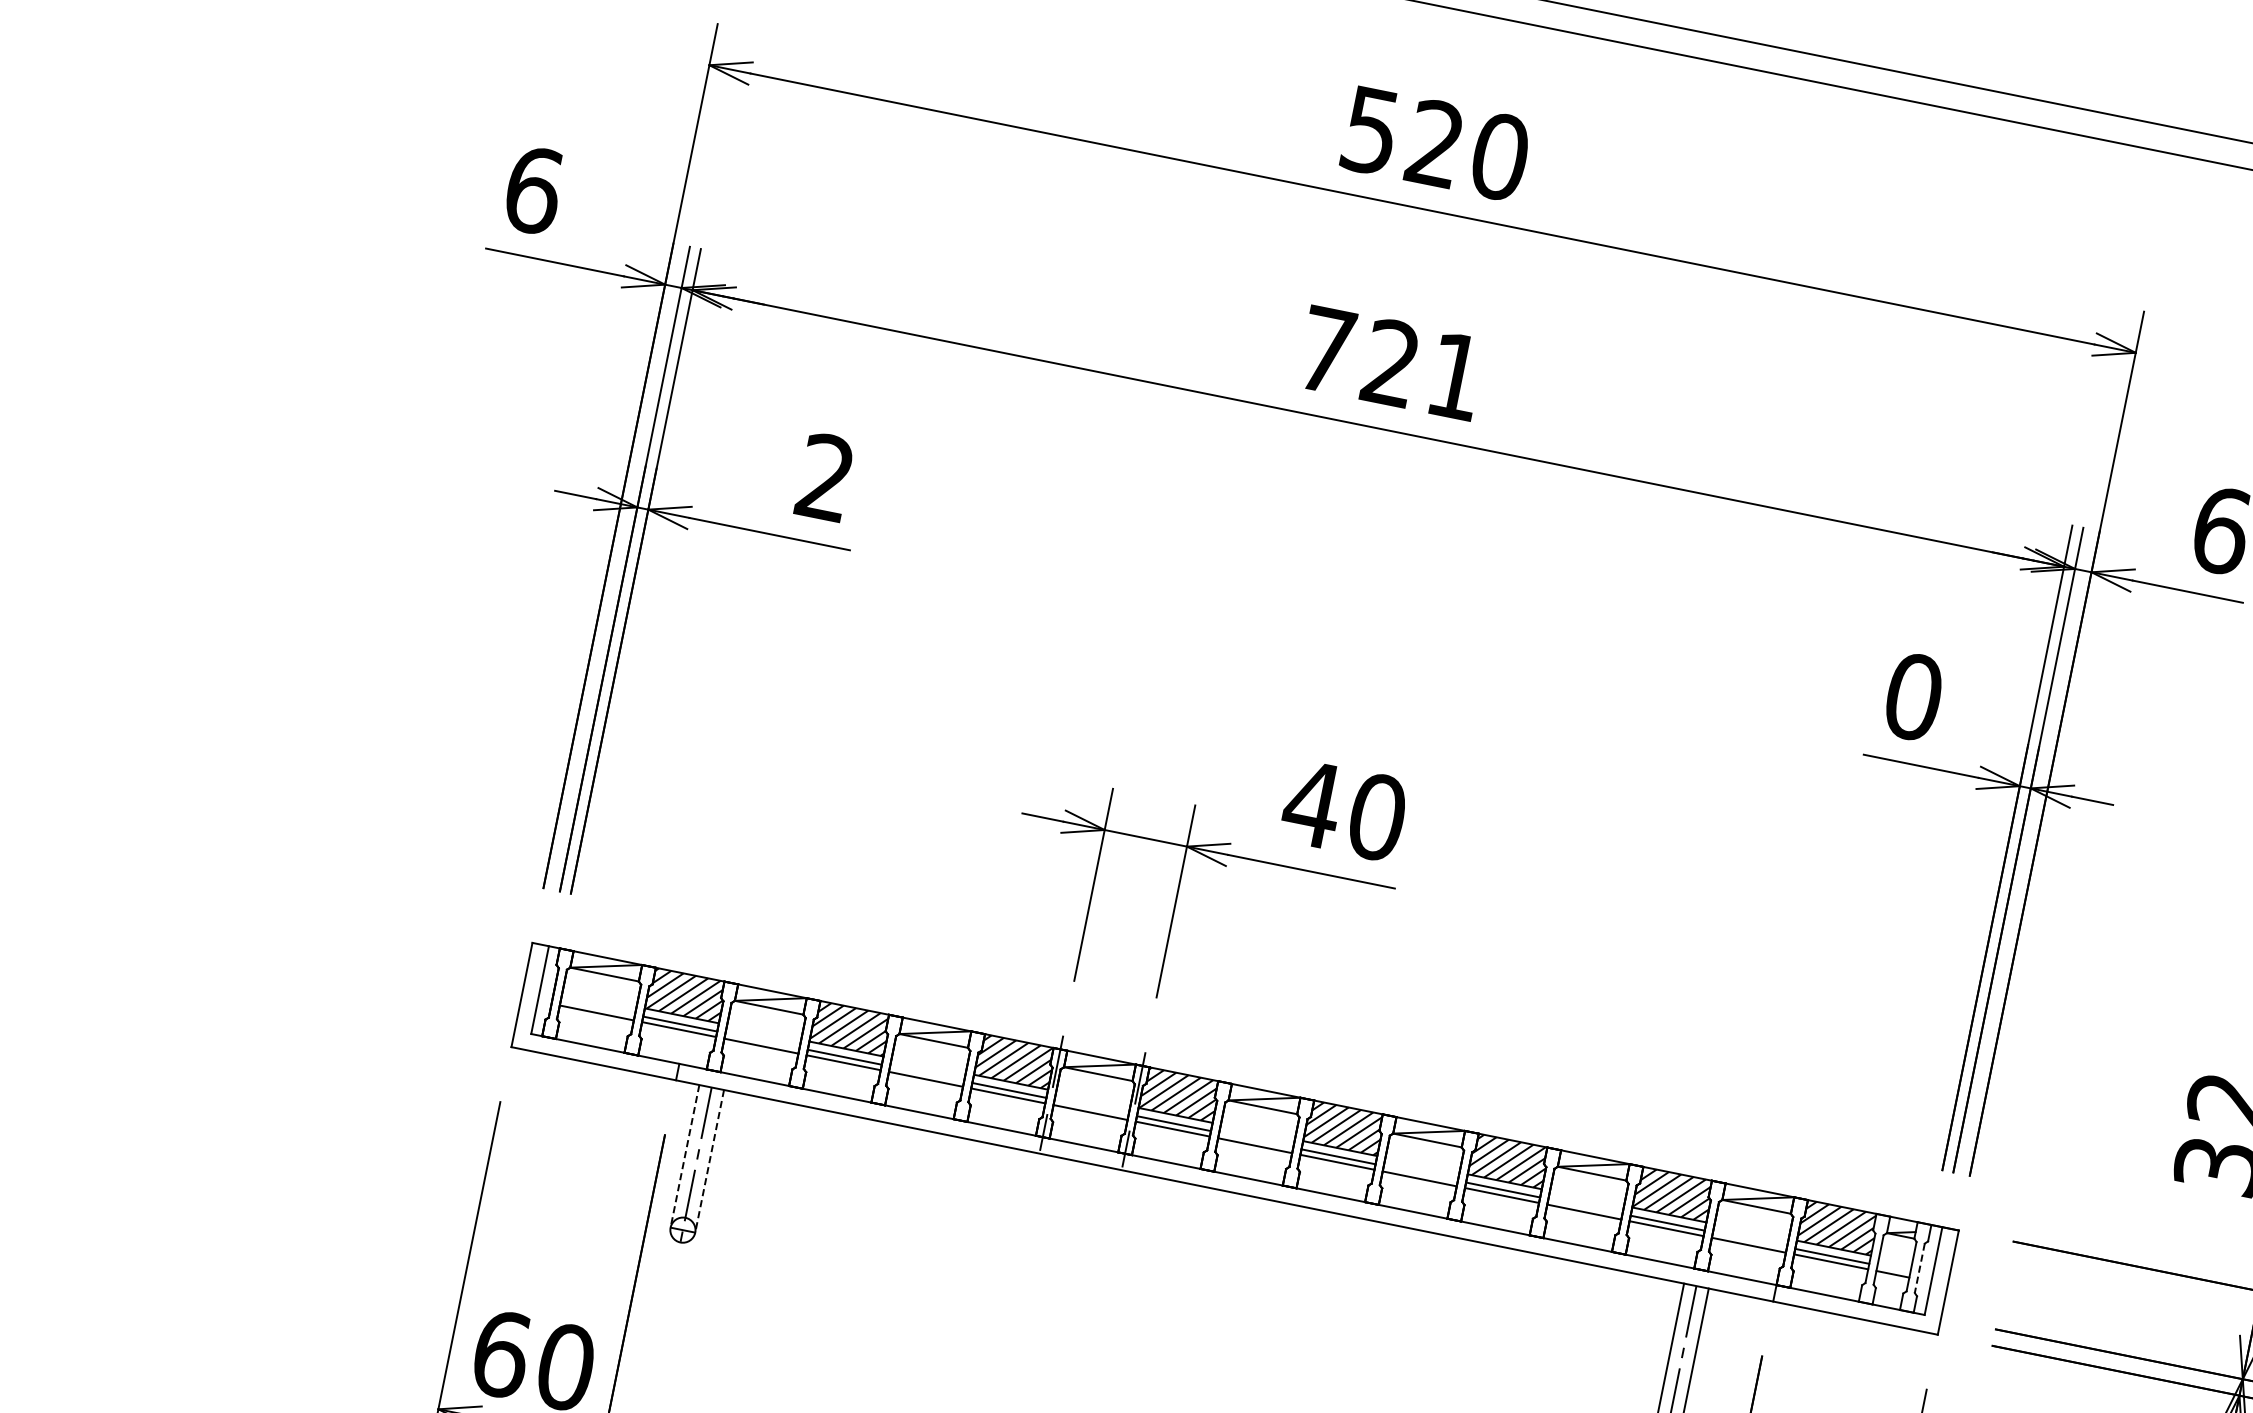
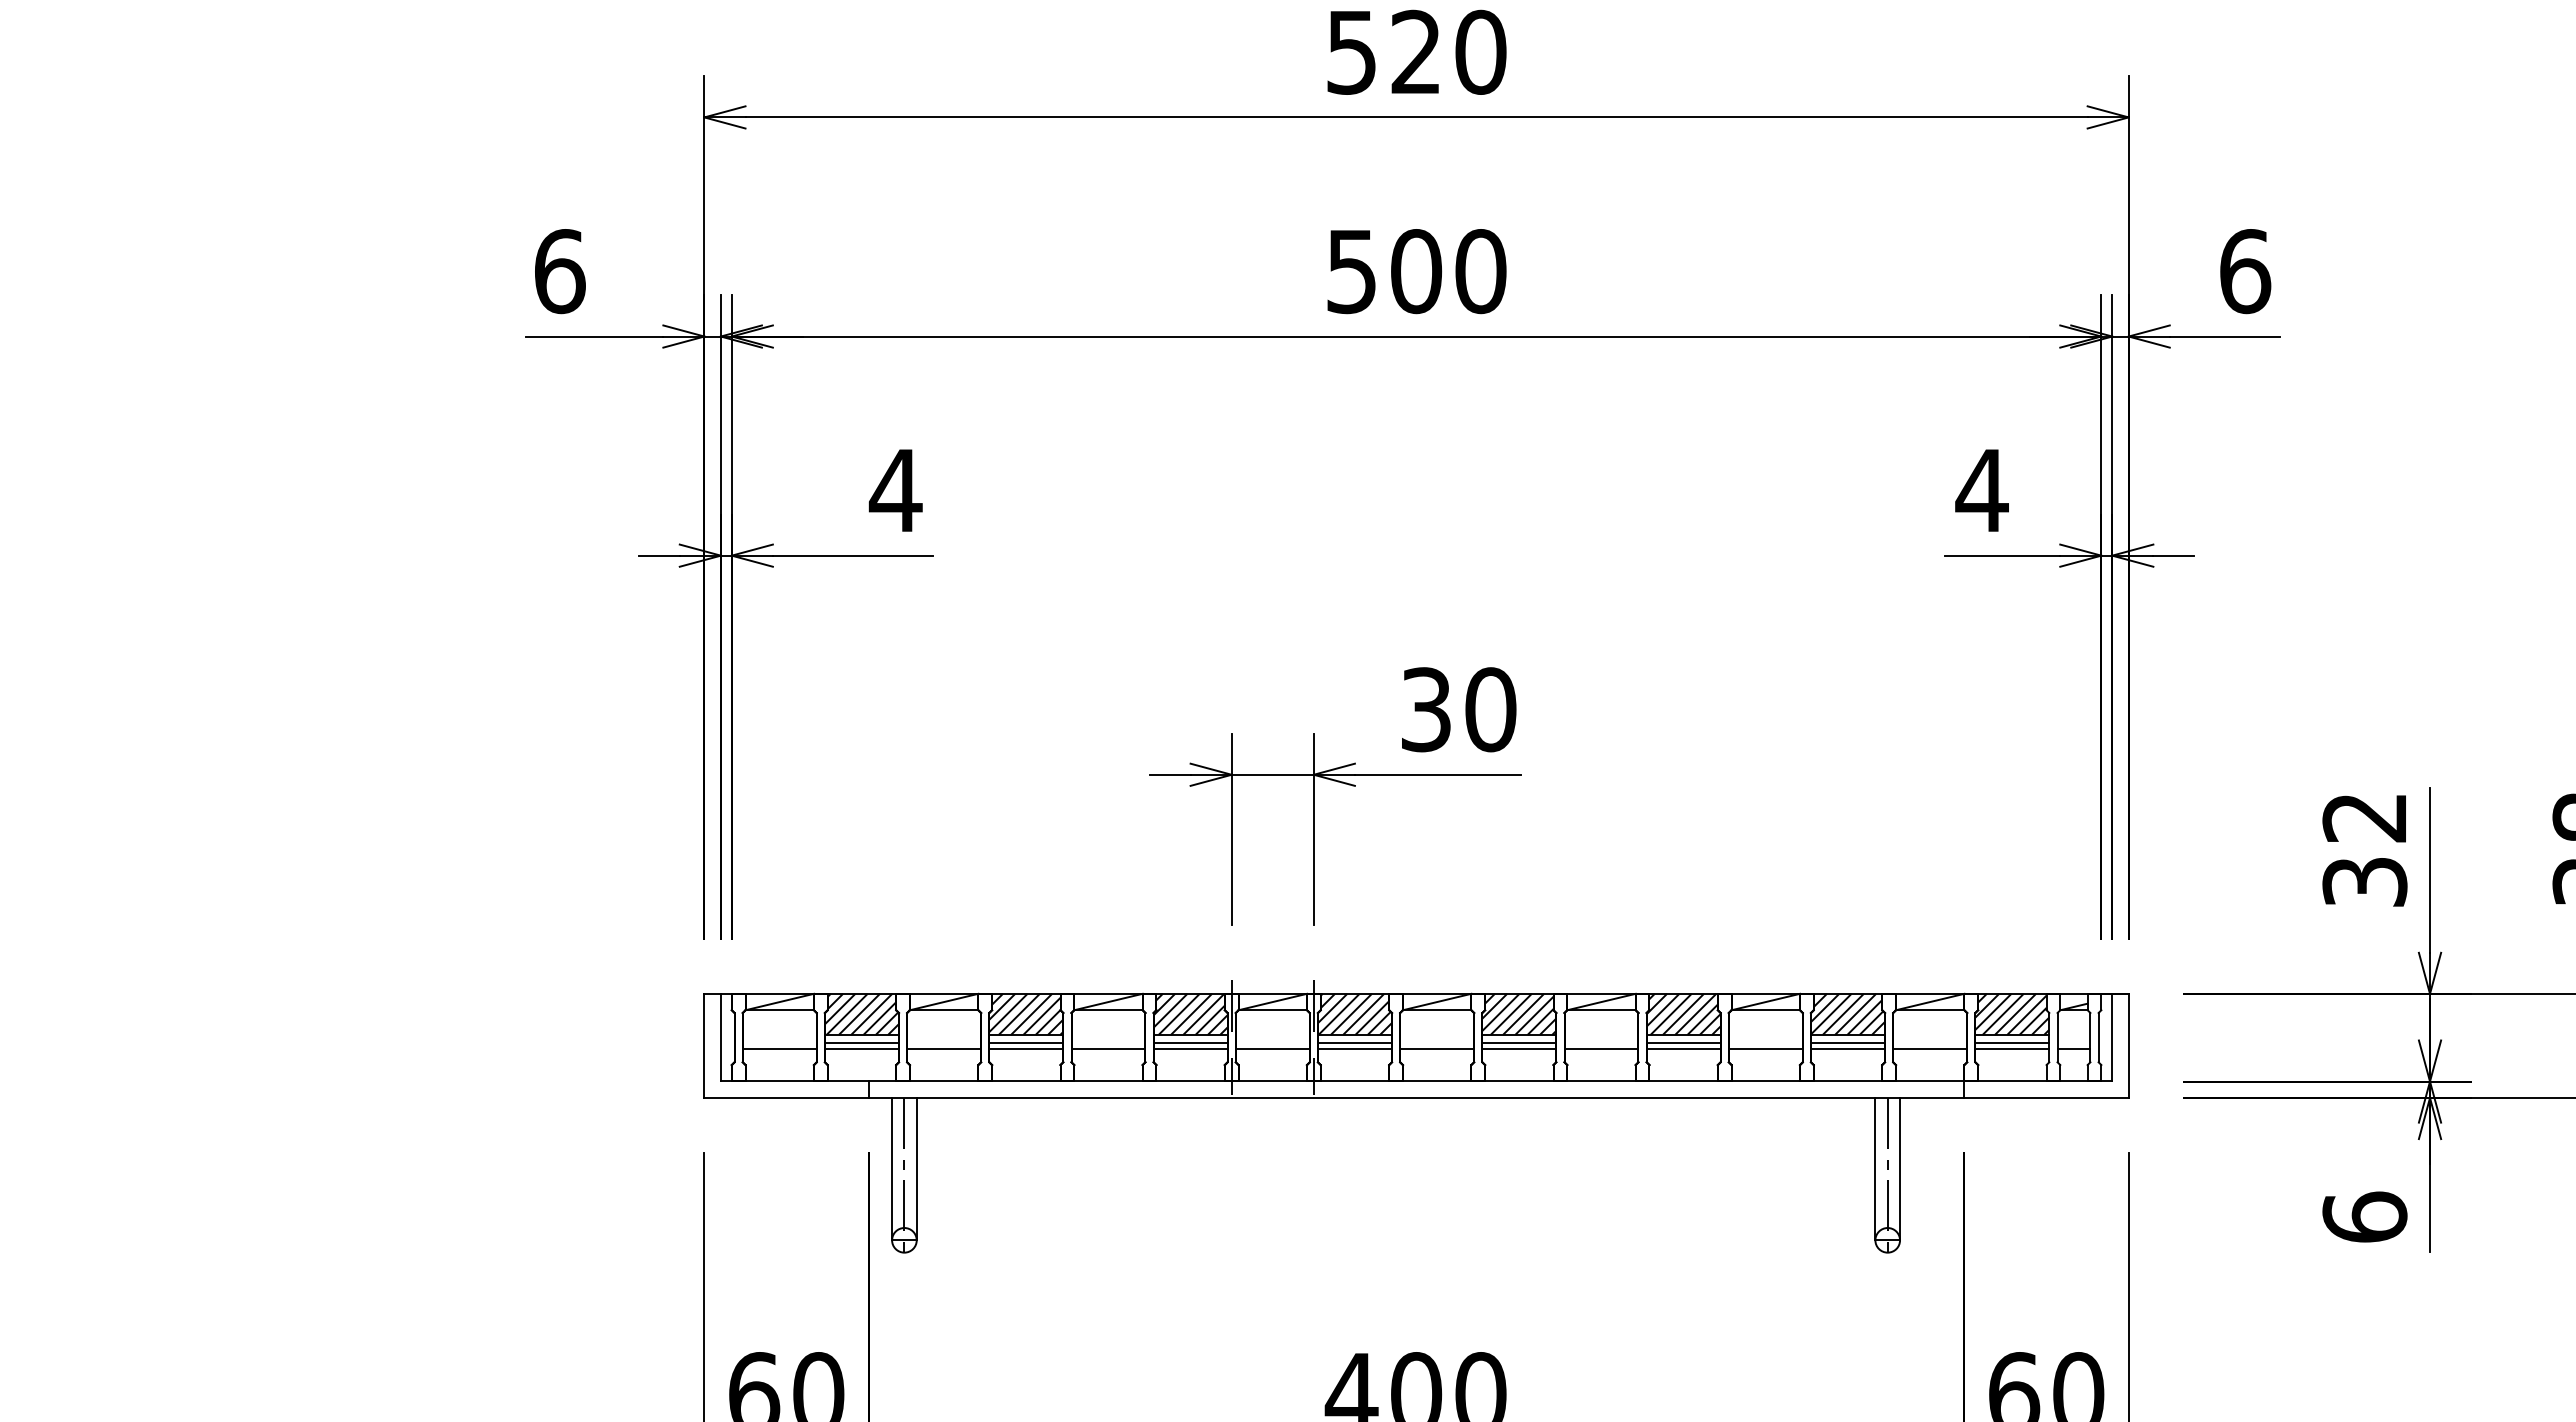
text: (1391, 363) -> (1416, 271), 721 -> 500
text: (825, 476) -> (895, 489), 2 -> 4
text: (1912, 696) -> (1981, 490), 0 -> 4
text: (1312, 803) -> (1426, 709), 40 -> 30
line: (685, 1156) -> (892, 1169), dashed -> solid
line: (709, 1161) -> (916, 1169), dashed -> solid
line: (1919, 1268) -> (2098, 1037), dashed -> solid

